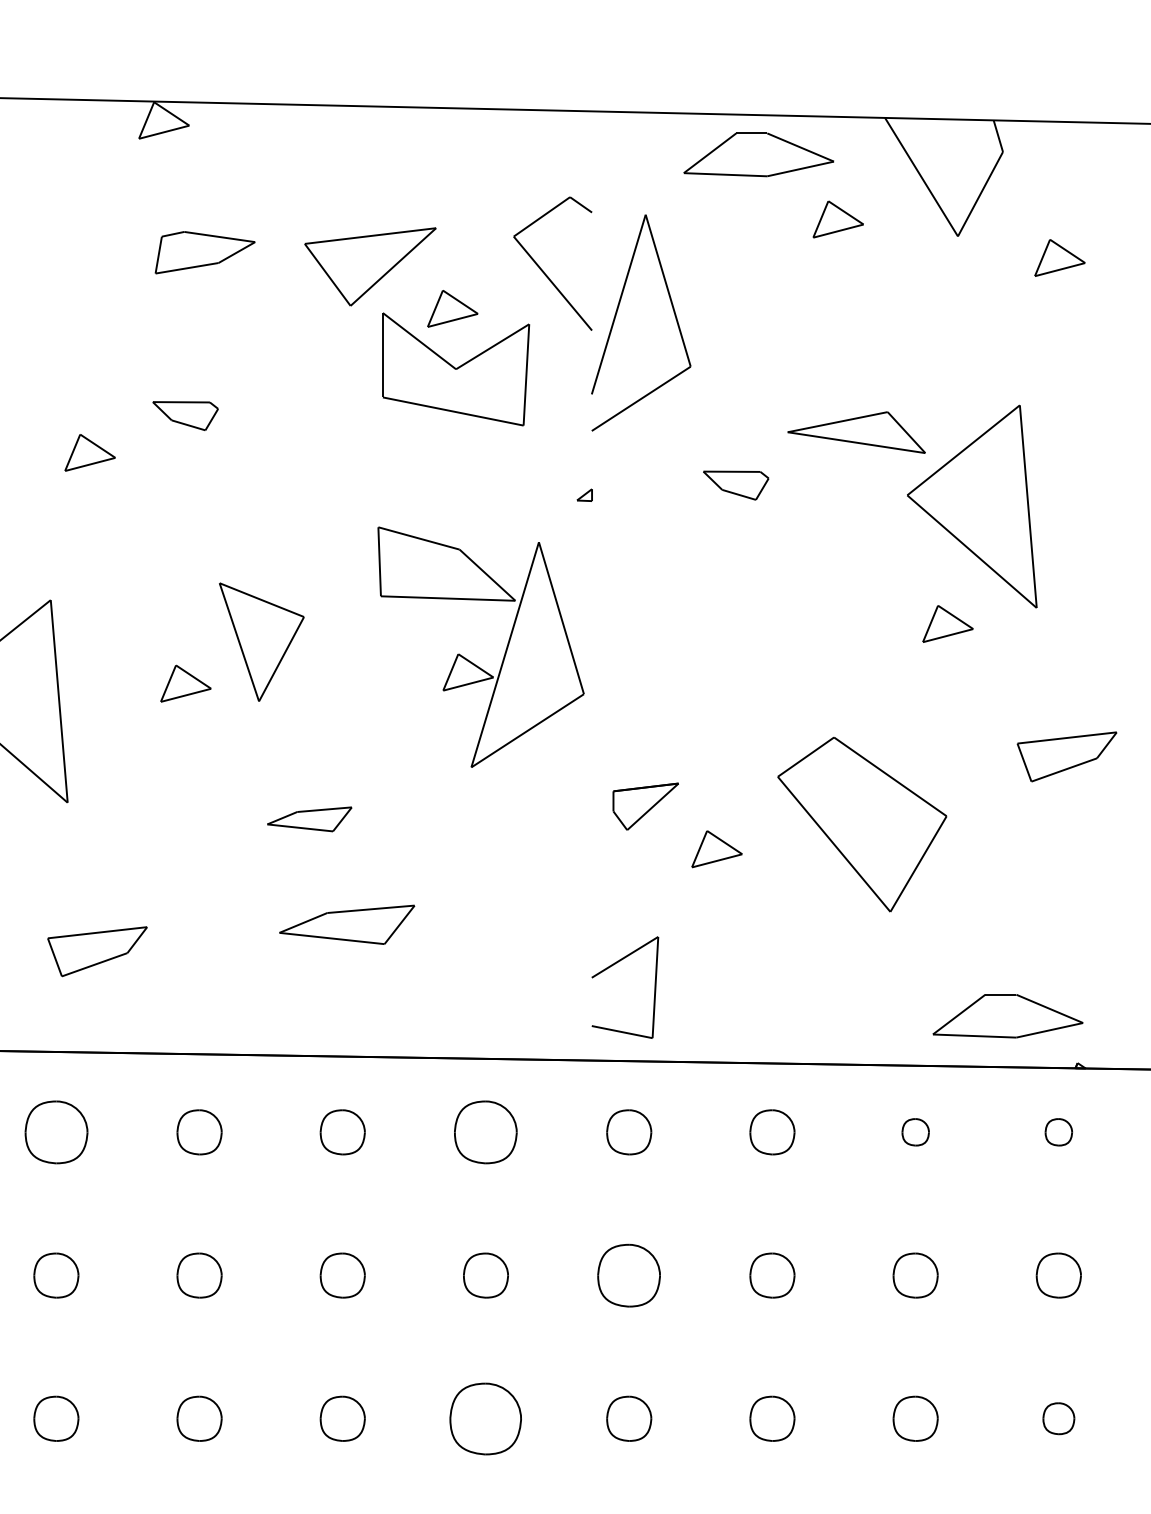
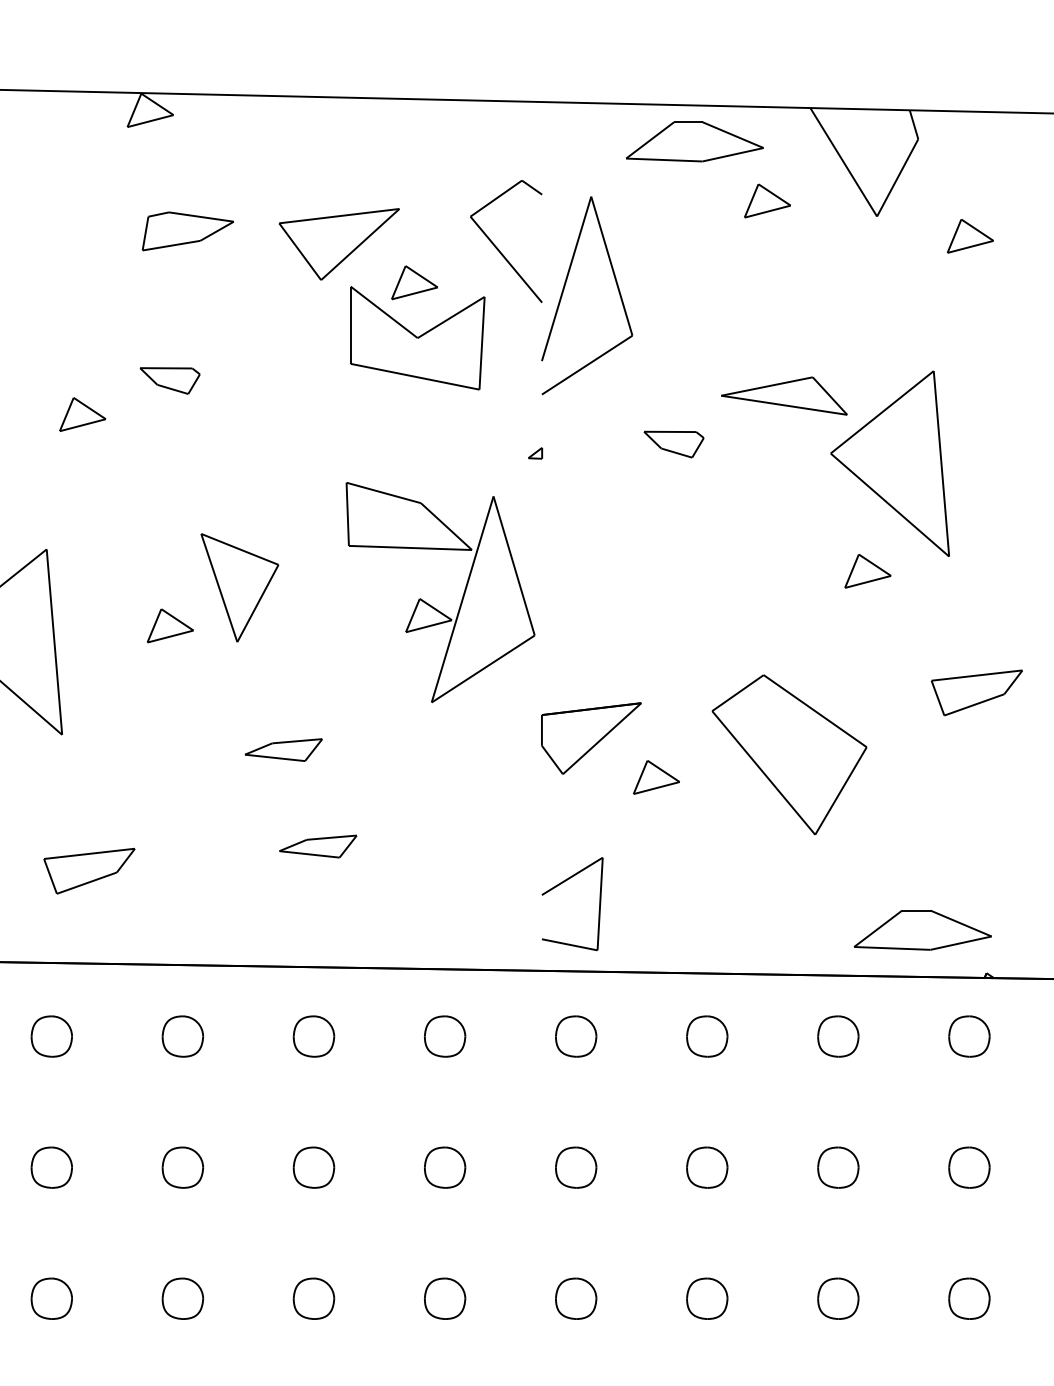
part: (645, 806) -> (591, 738), size x1.67
part: (347, 924) -> (318, 846), size x0.62
part: (56, 1132) -> (51, 1036), size x0.71
part: (486, 1132) -> (445, 1036), size x0.71
part: (915, 1132) -> (838, 1036), size x1.67
part: (1058, 1132) -> (969, 1036), size x1.67
part: (629, 1275) -> (576, 1167), size x0.71
part: (486, 1418) -> (445, 1298), size x0.62
part: (1058, 1418) -> (969, 1298), size x1.43

